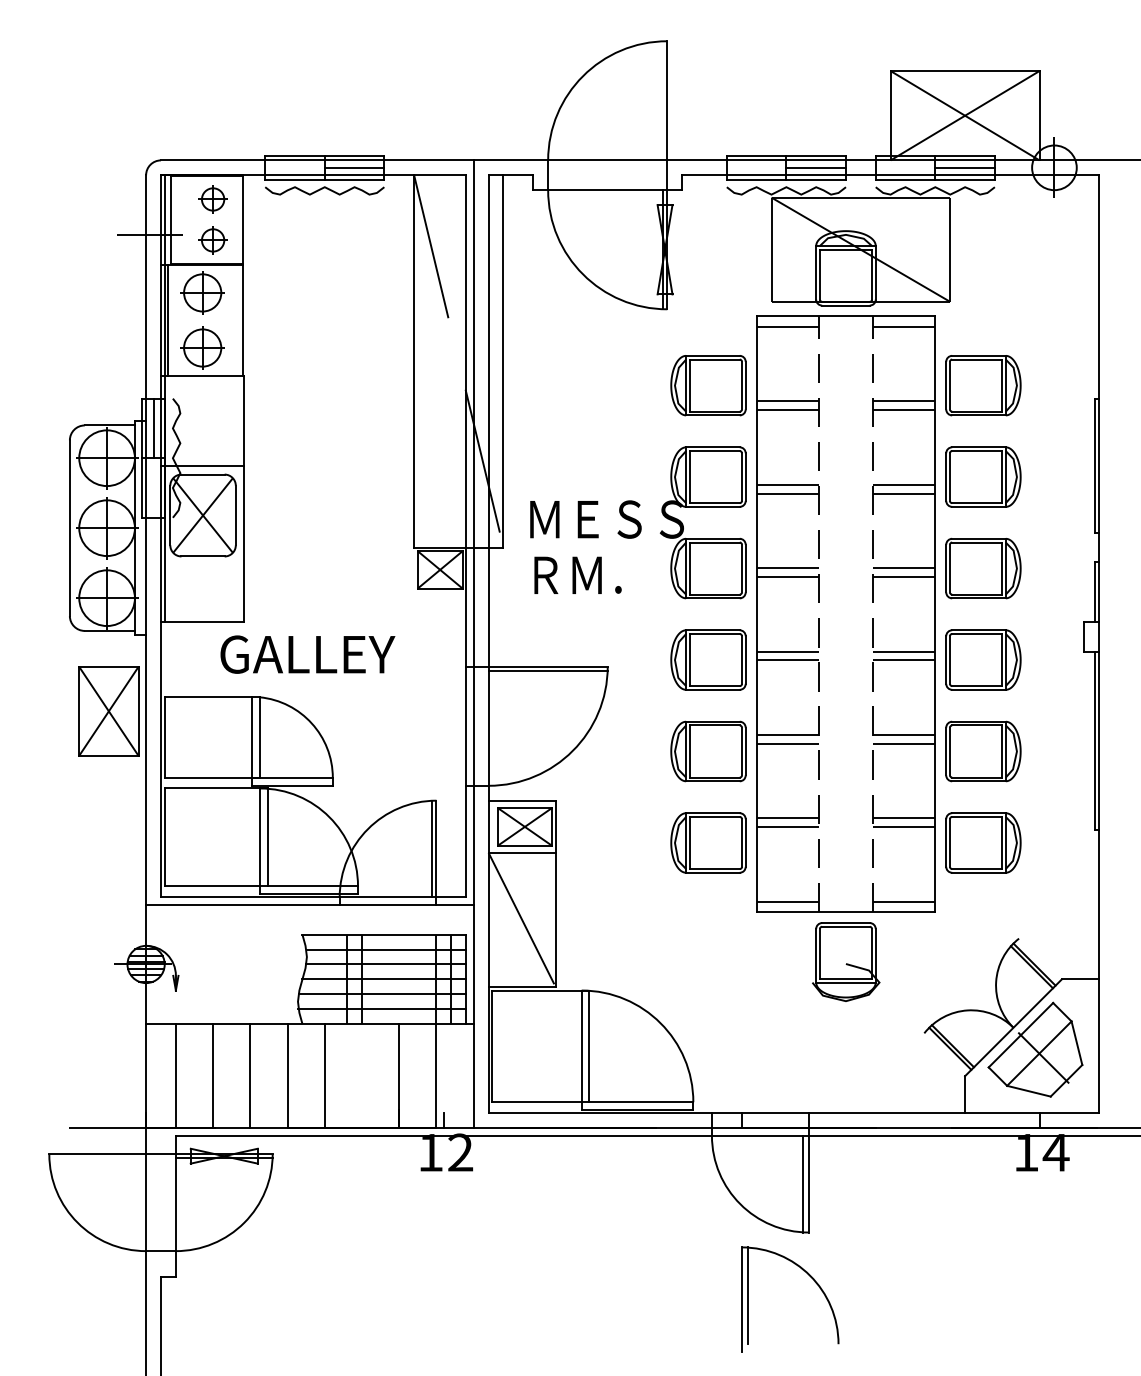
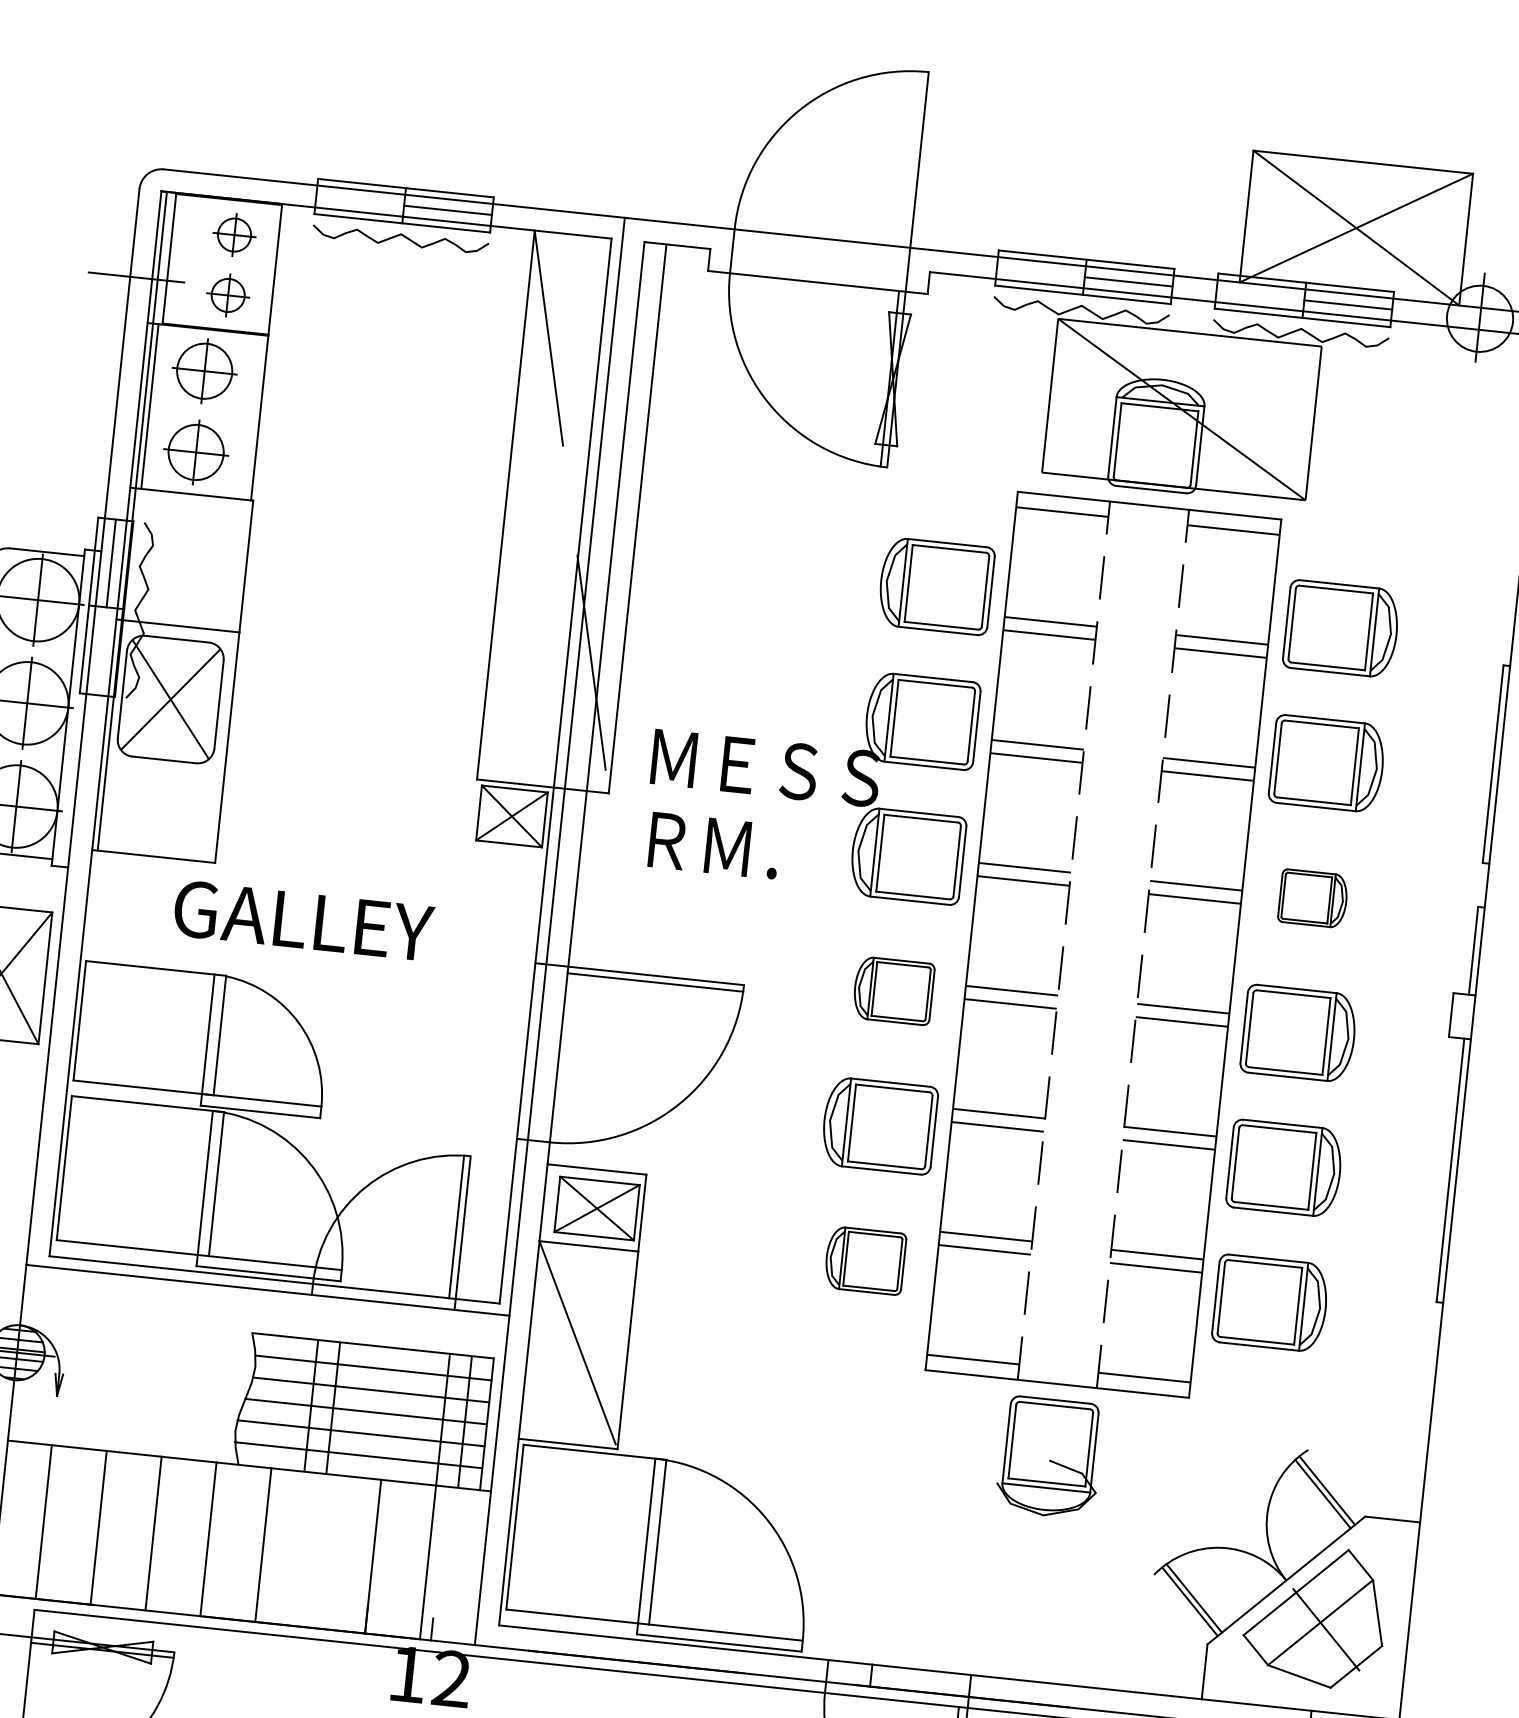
part: (983, 568) -> (1313, 898), size x0.6
part: (708, 659) -> (893, 990), size x0.7
part: (708, 842) -> (865, 1260), size x0.7

